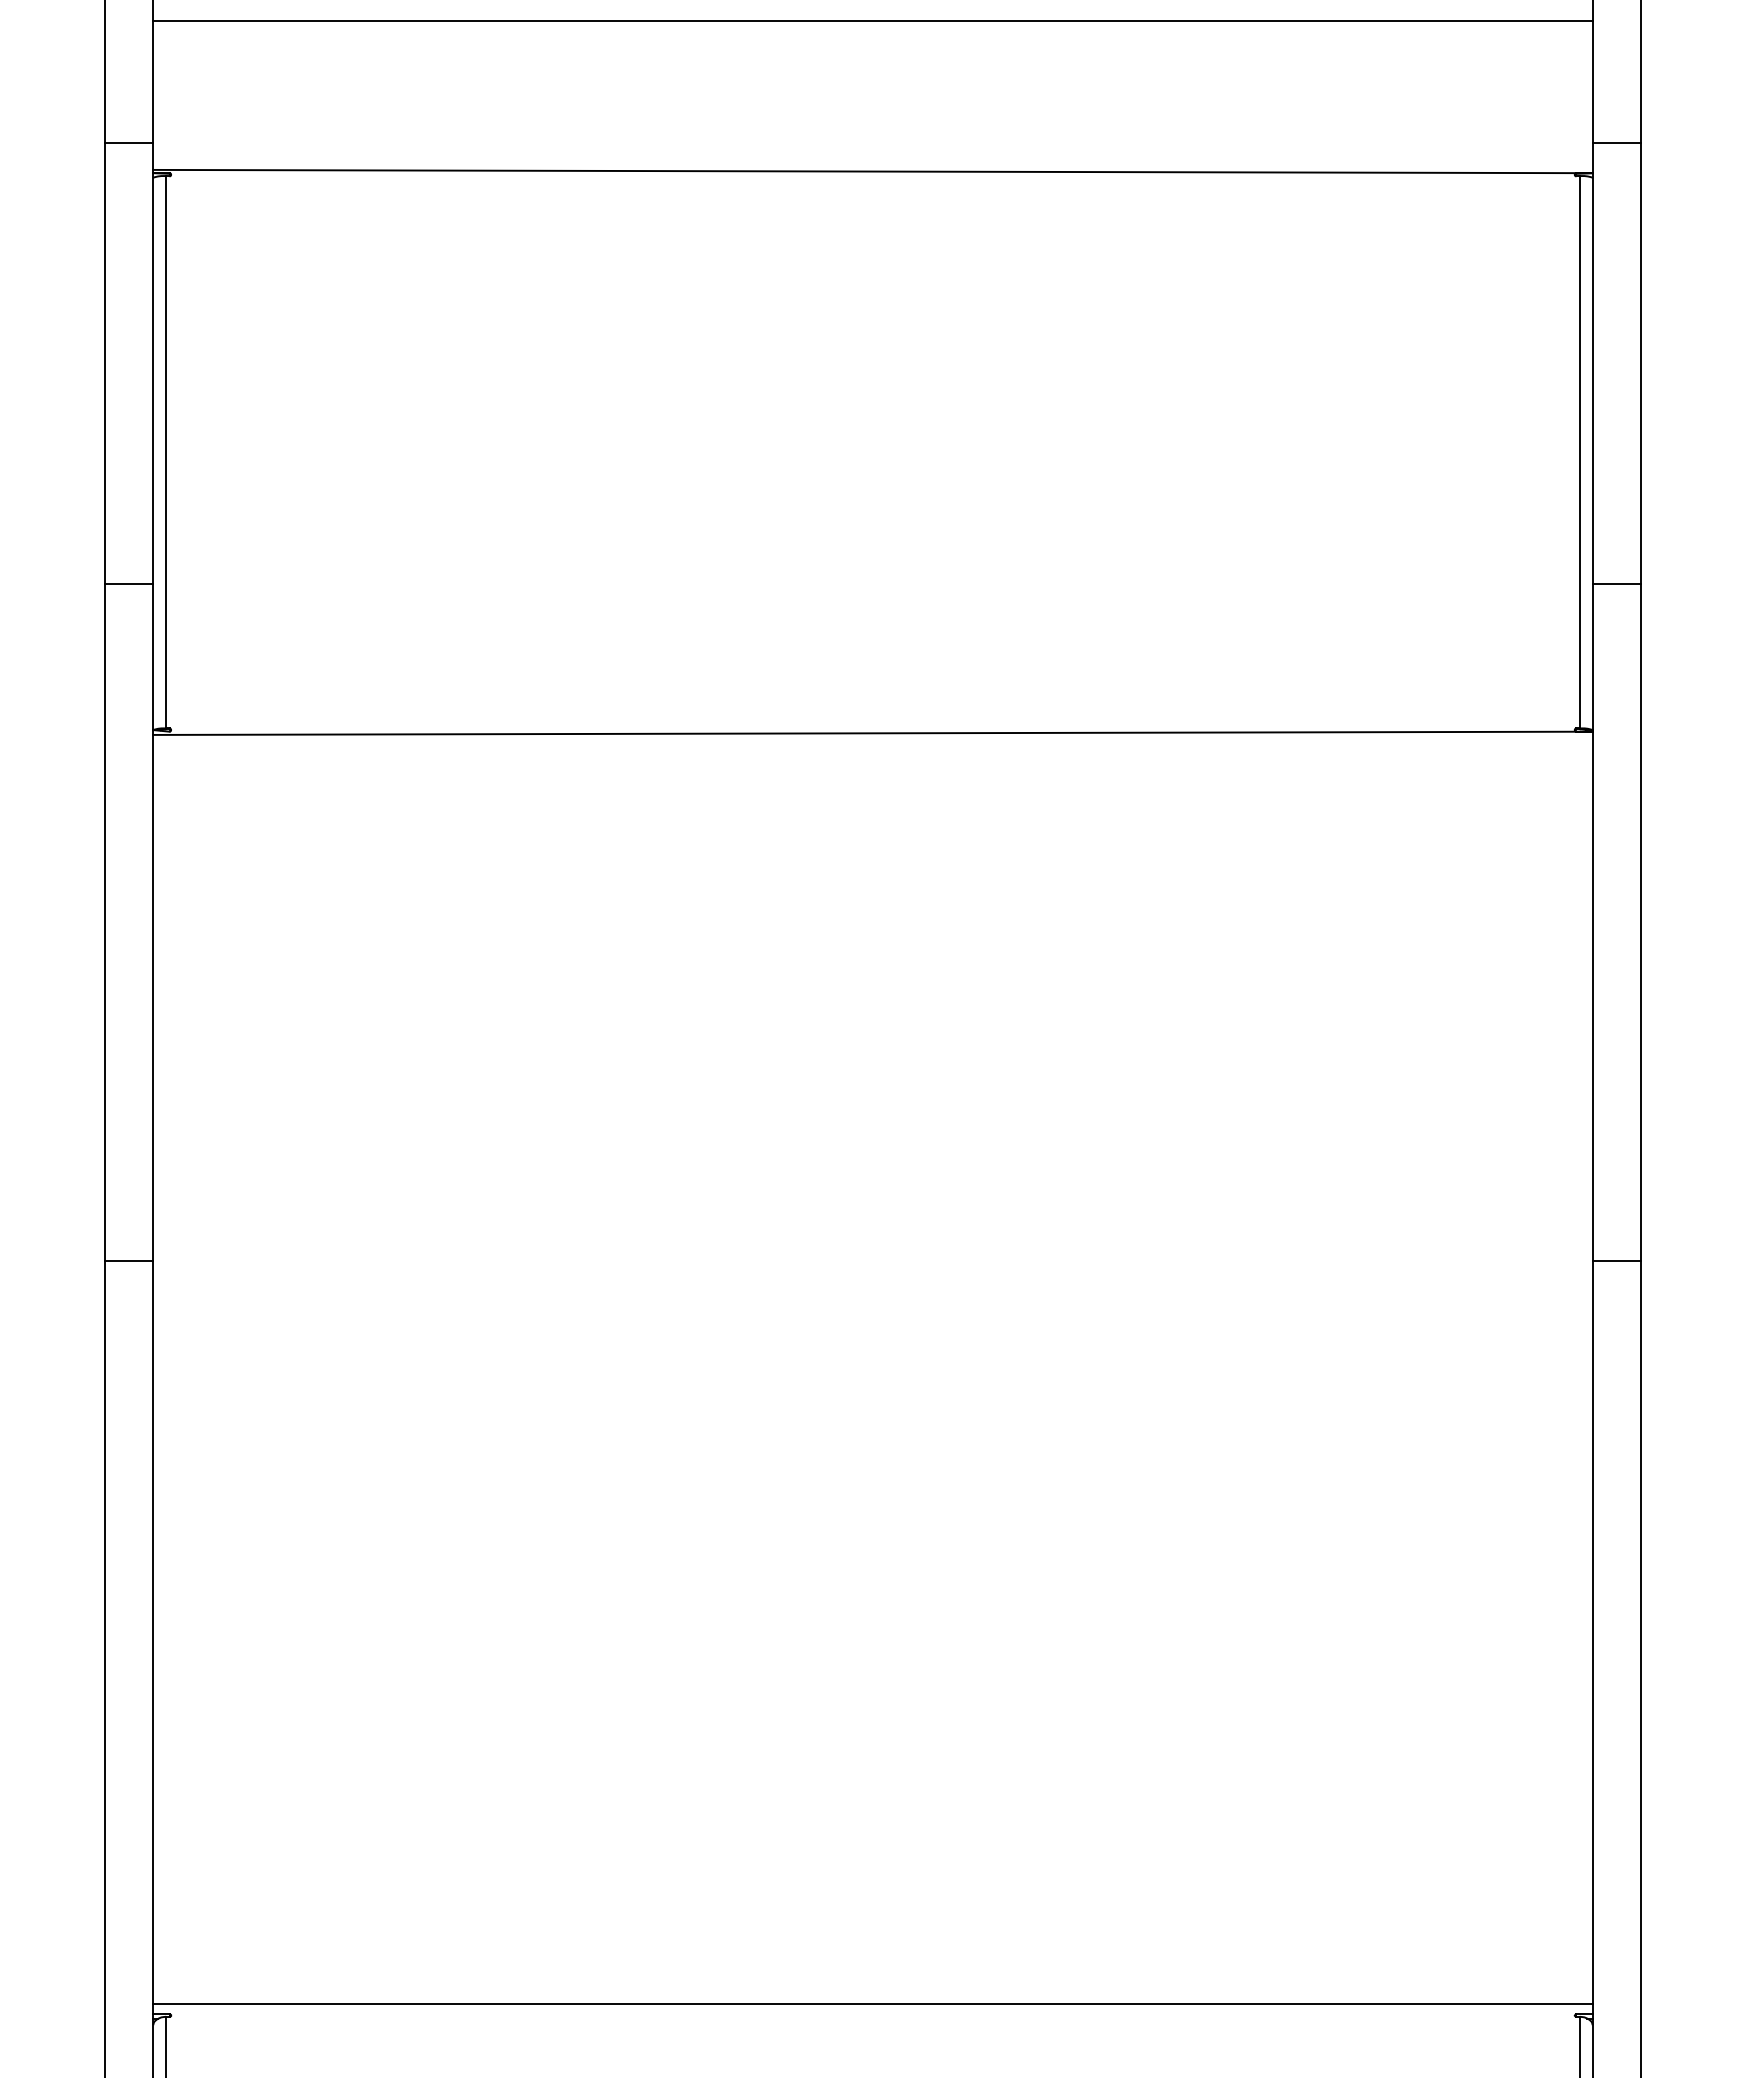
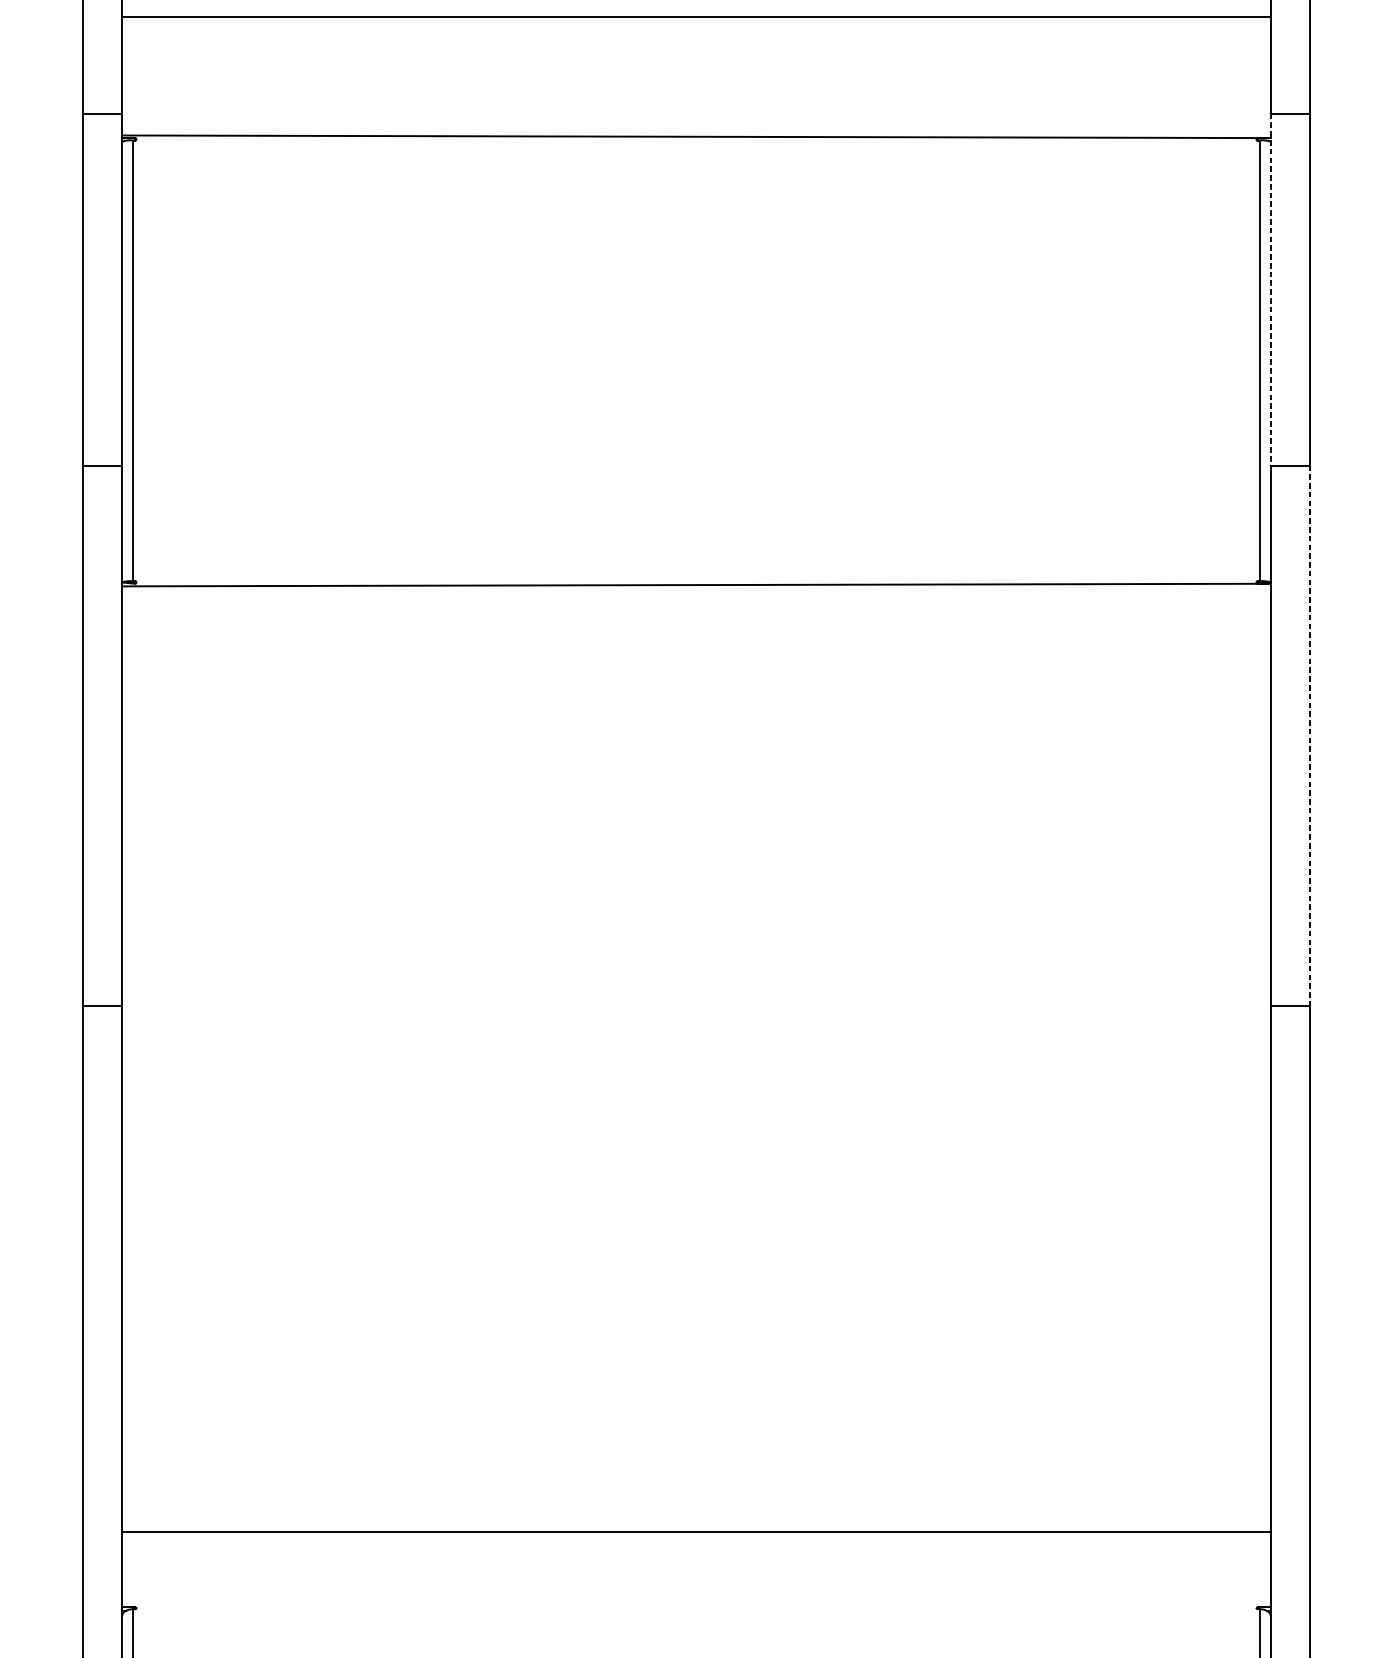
line: (1592, 363) -> (1270, 289), solid -> dashed
line: (1641, 922) -> (1309, 736), solid -> dashed
line: (872, 2004) -> (696, 1532), moved

